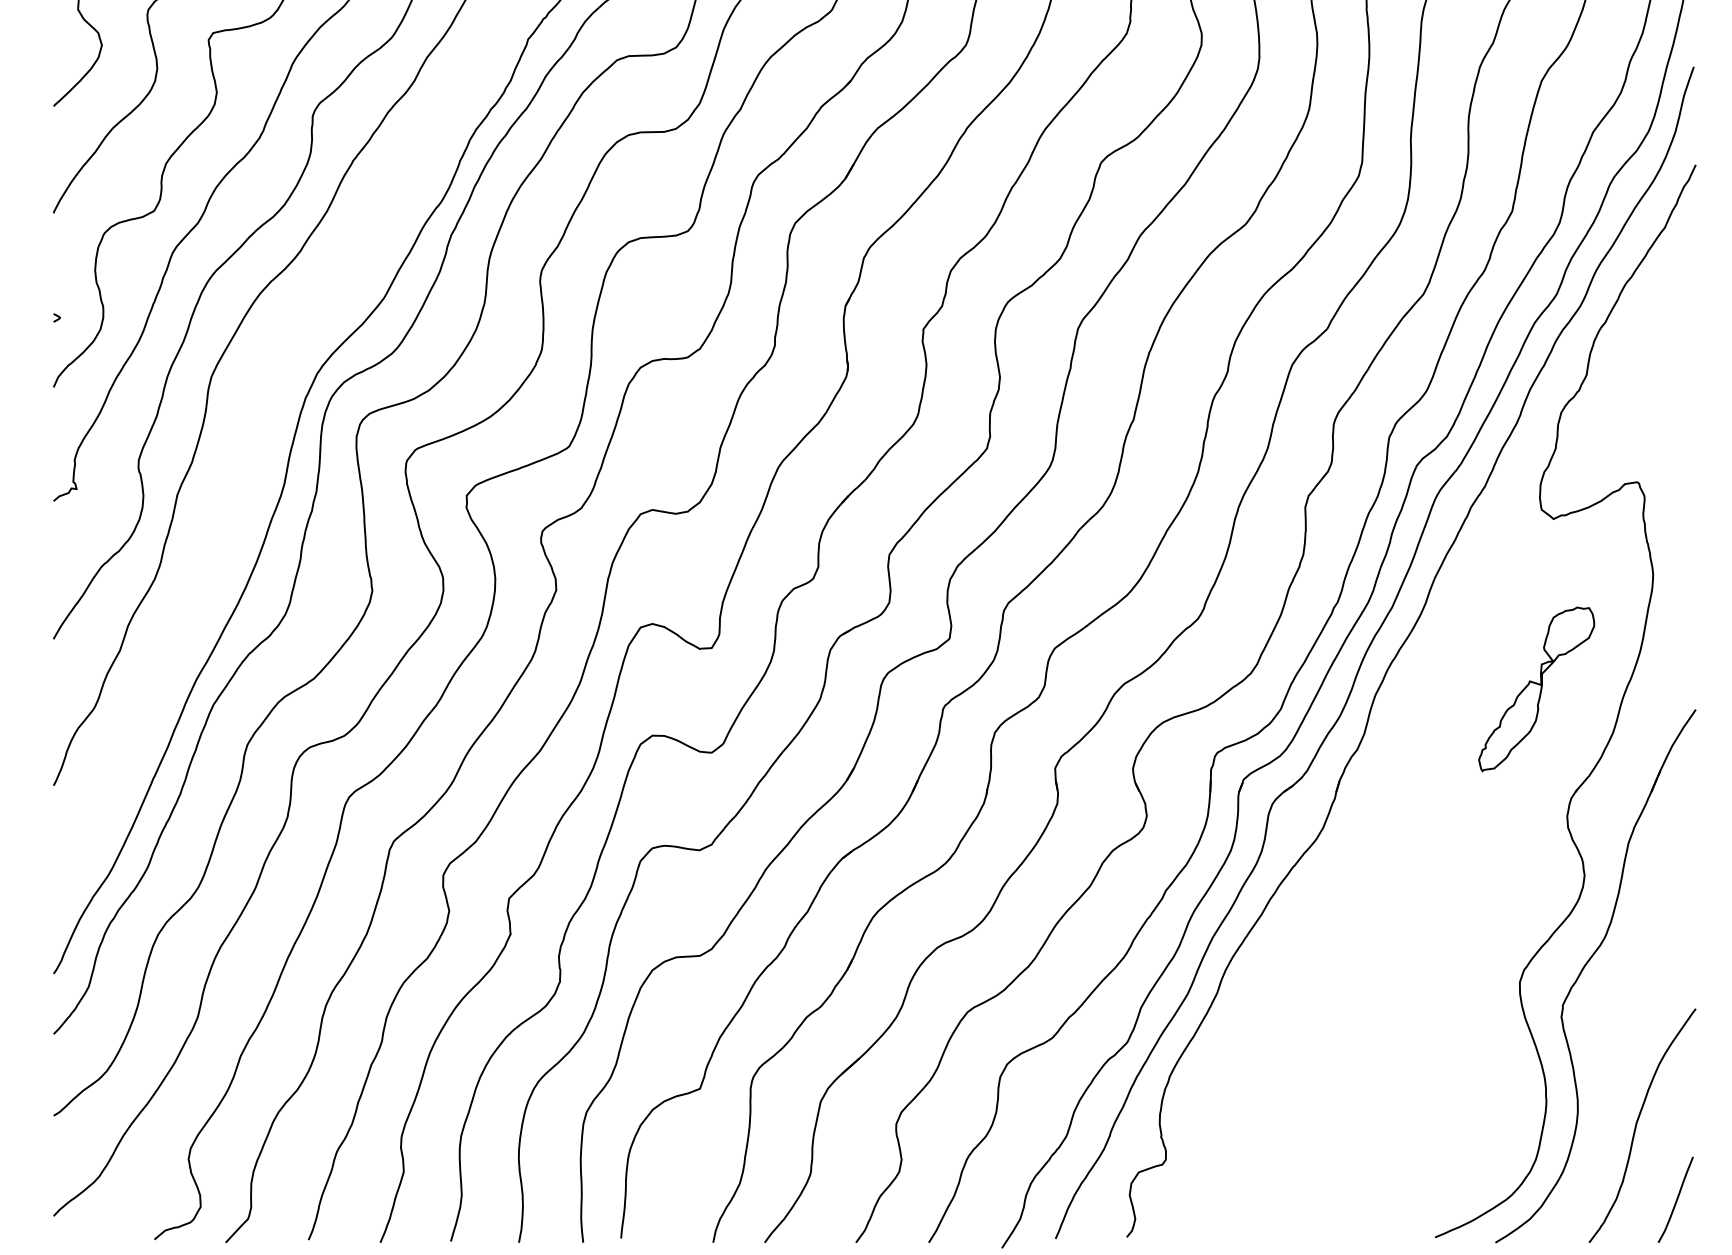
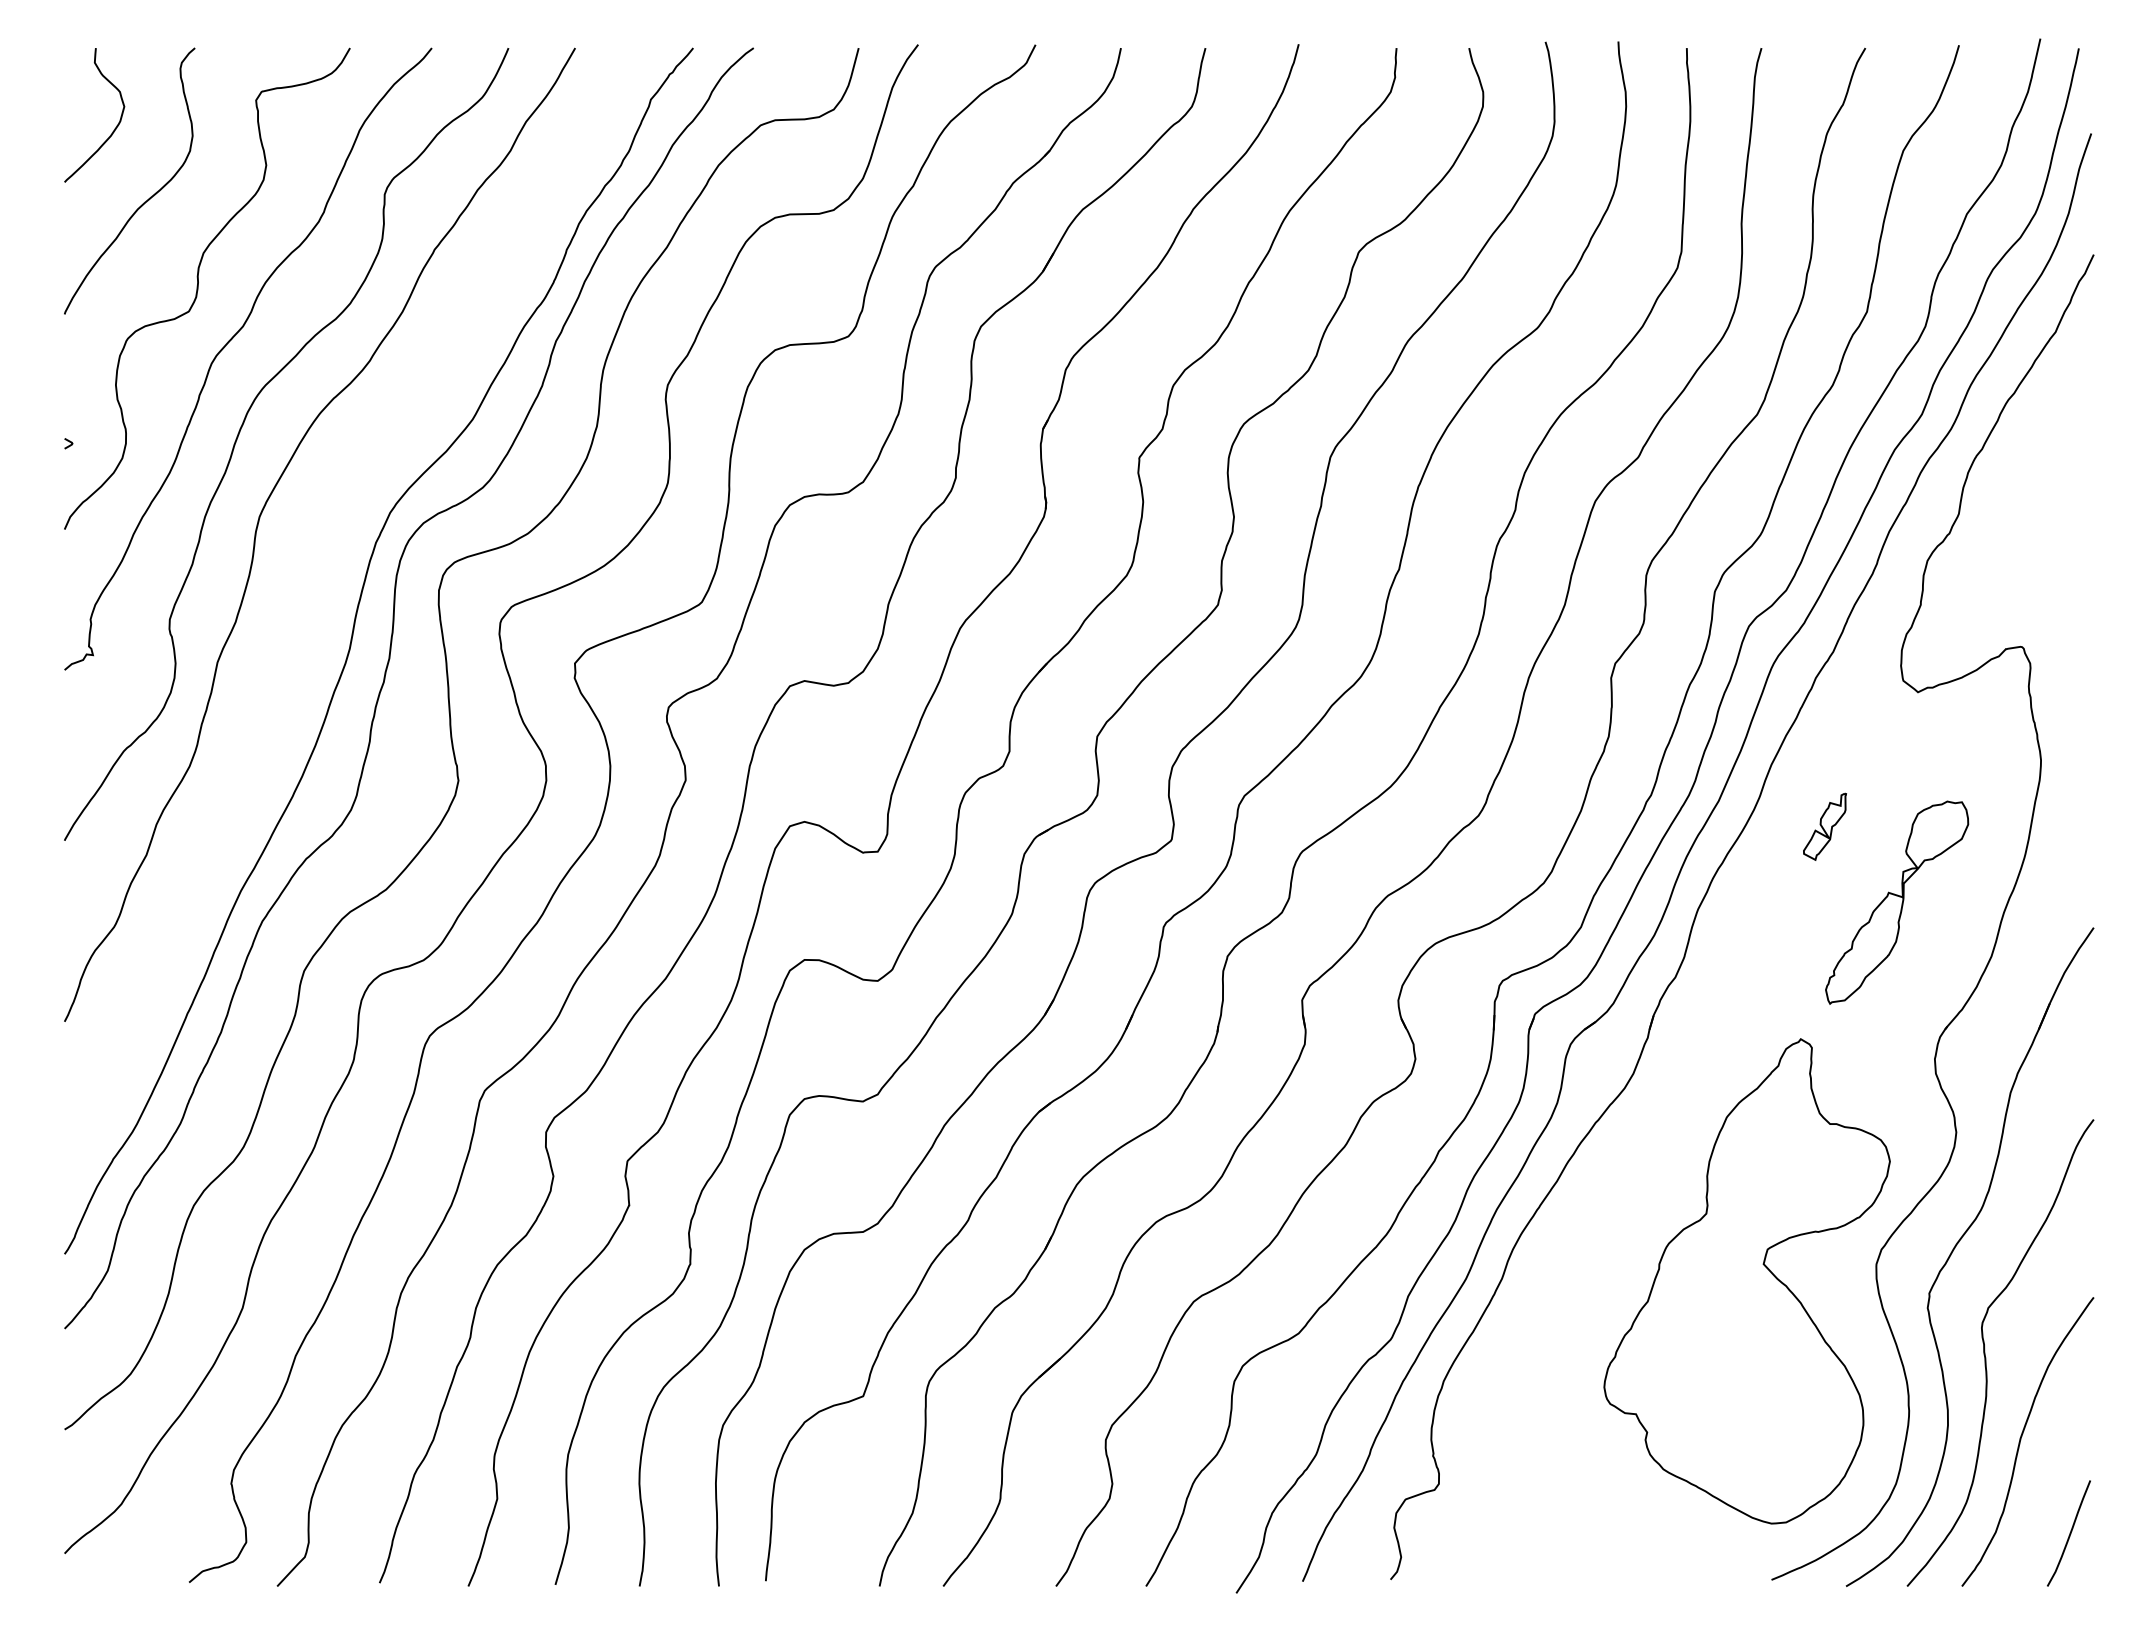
part: (1477, 627) -> (1824, 826), added
part: (1414, 995) -> (1746, 1281), added
curve: (1609, 1057) -> (1986, 1357), added

